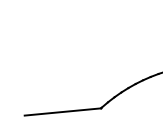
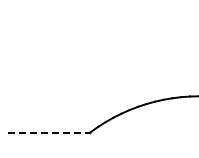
line: (63, 111) -> (49, 132), solid -> dashed

